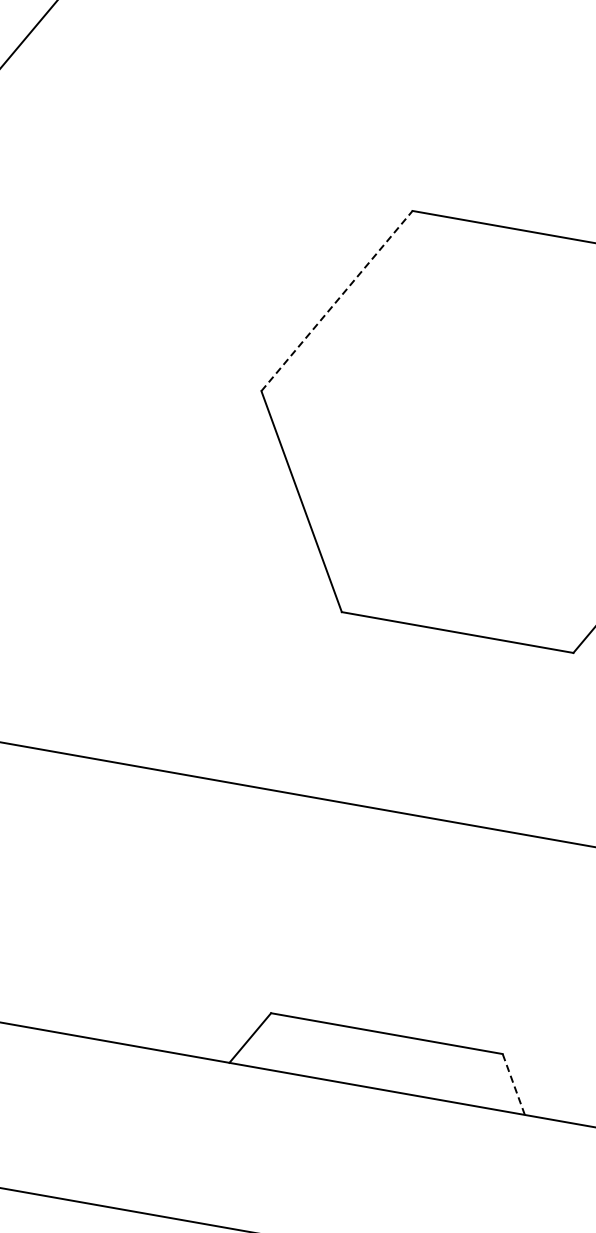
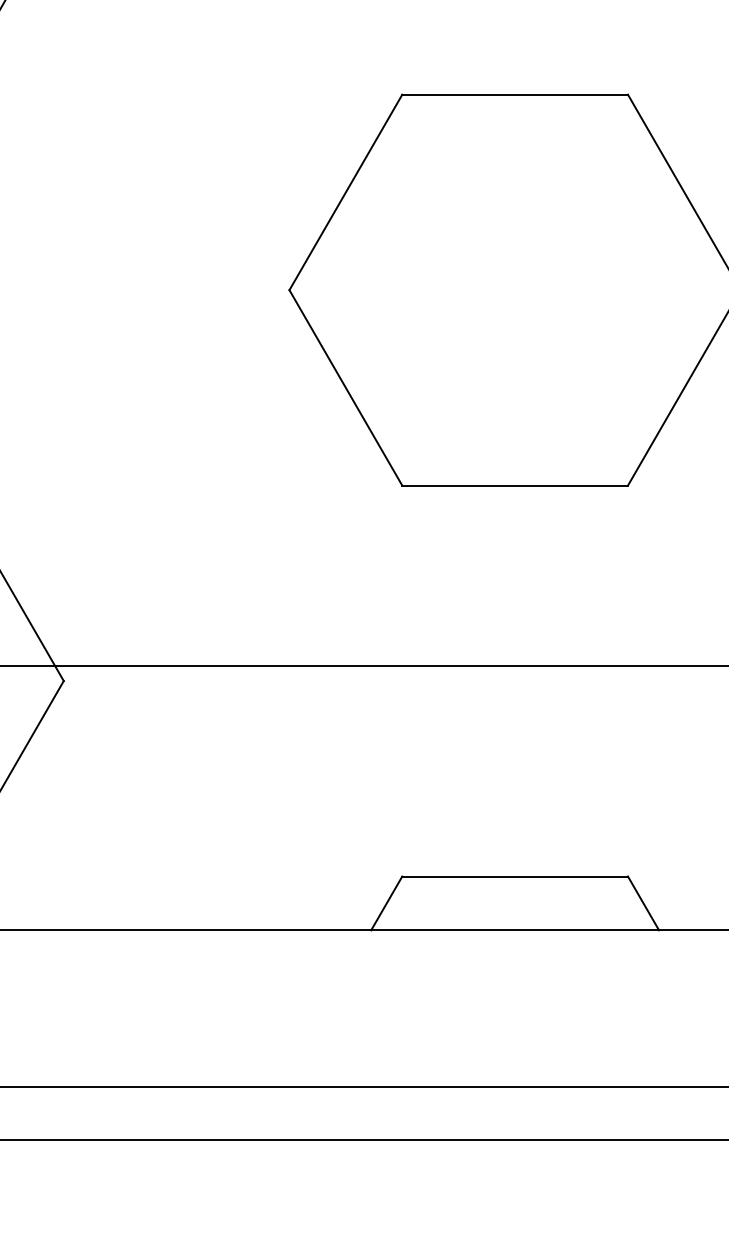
line: (336, 301) -> (345, 192), dashed -> solid
line: (513, 1084) -> (643, 903), dashed -> solid

